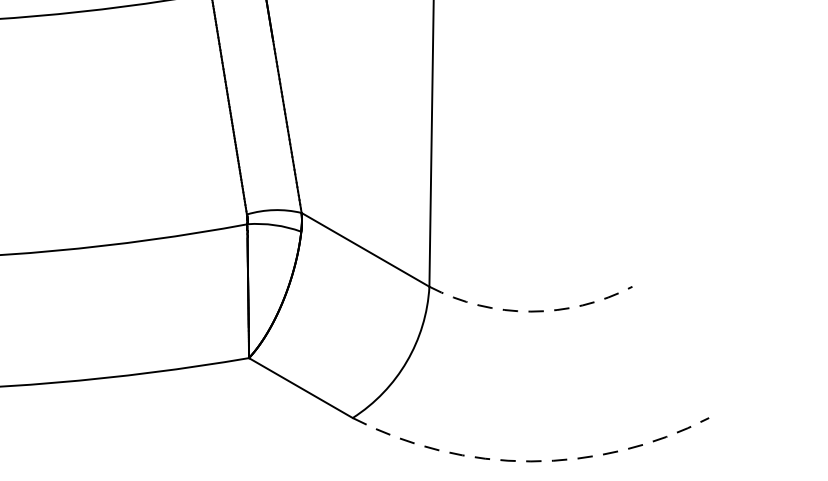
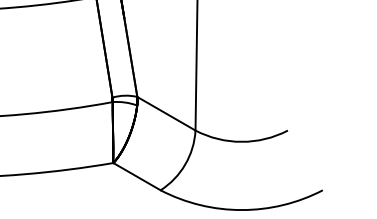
arc: (530, 310) -> (241, 141), dashed -> solid
arc: (530, 462) -> (241, 210), dashed -> solid

